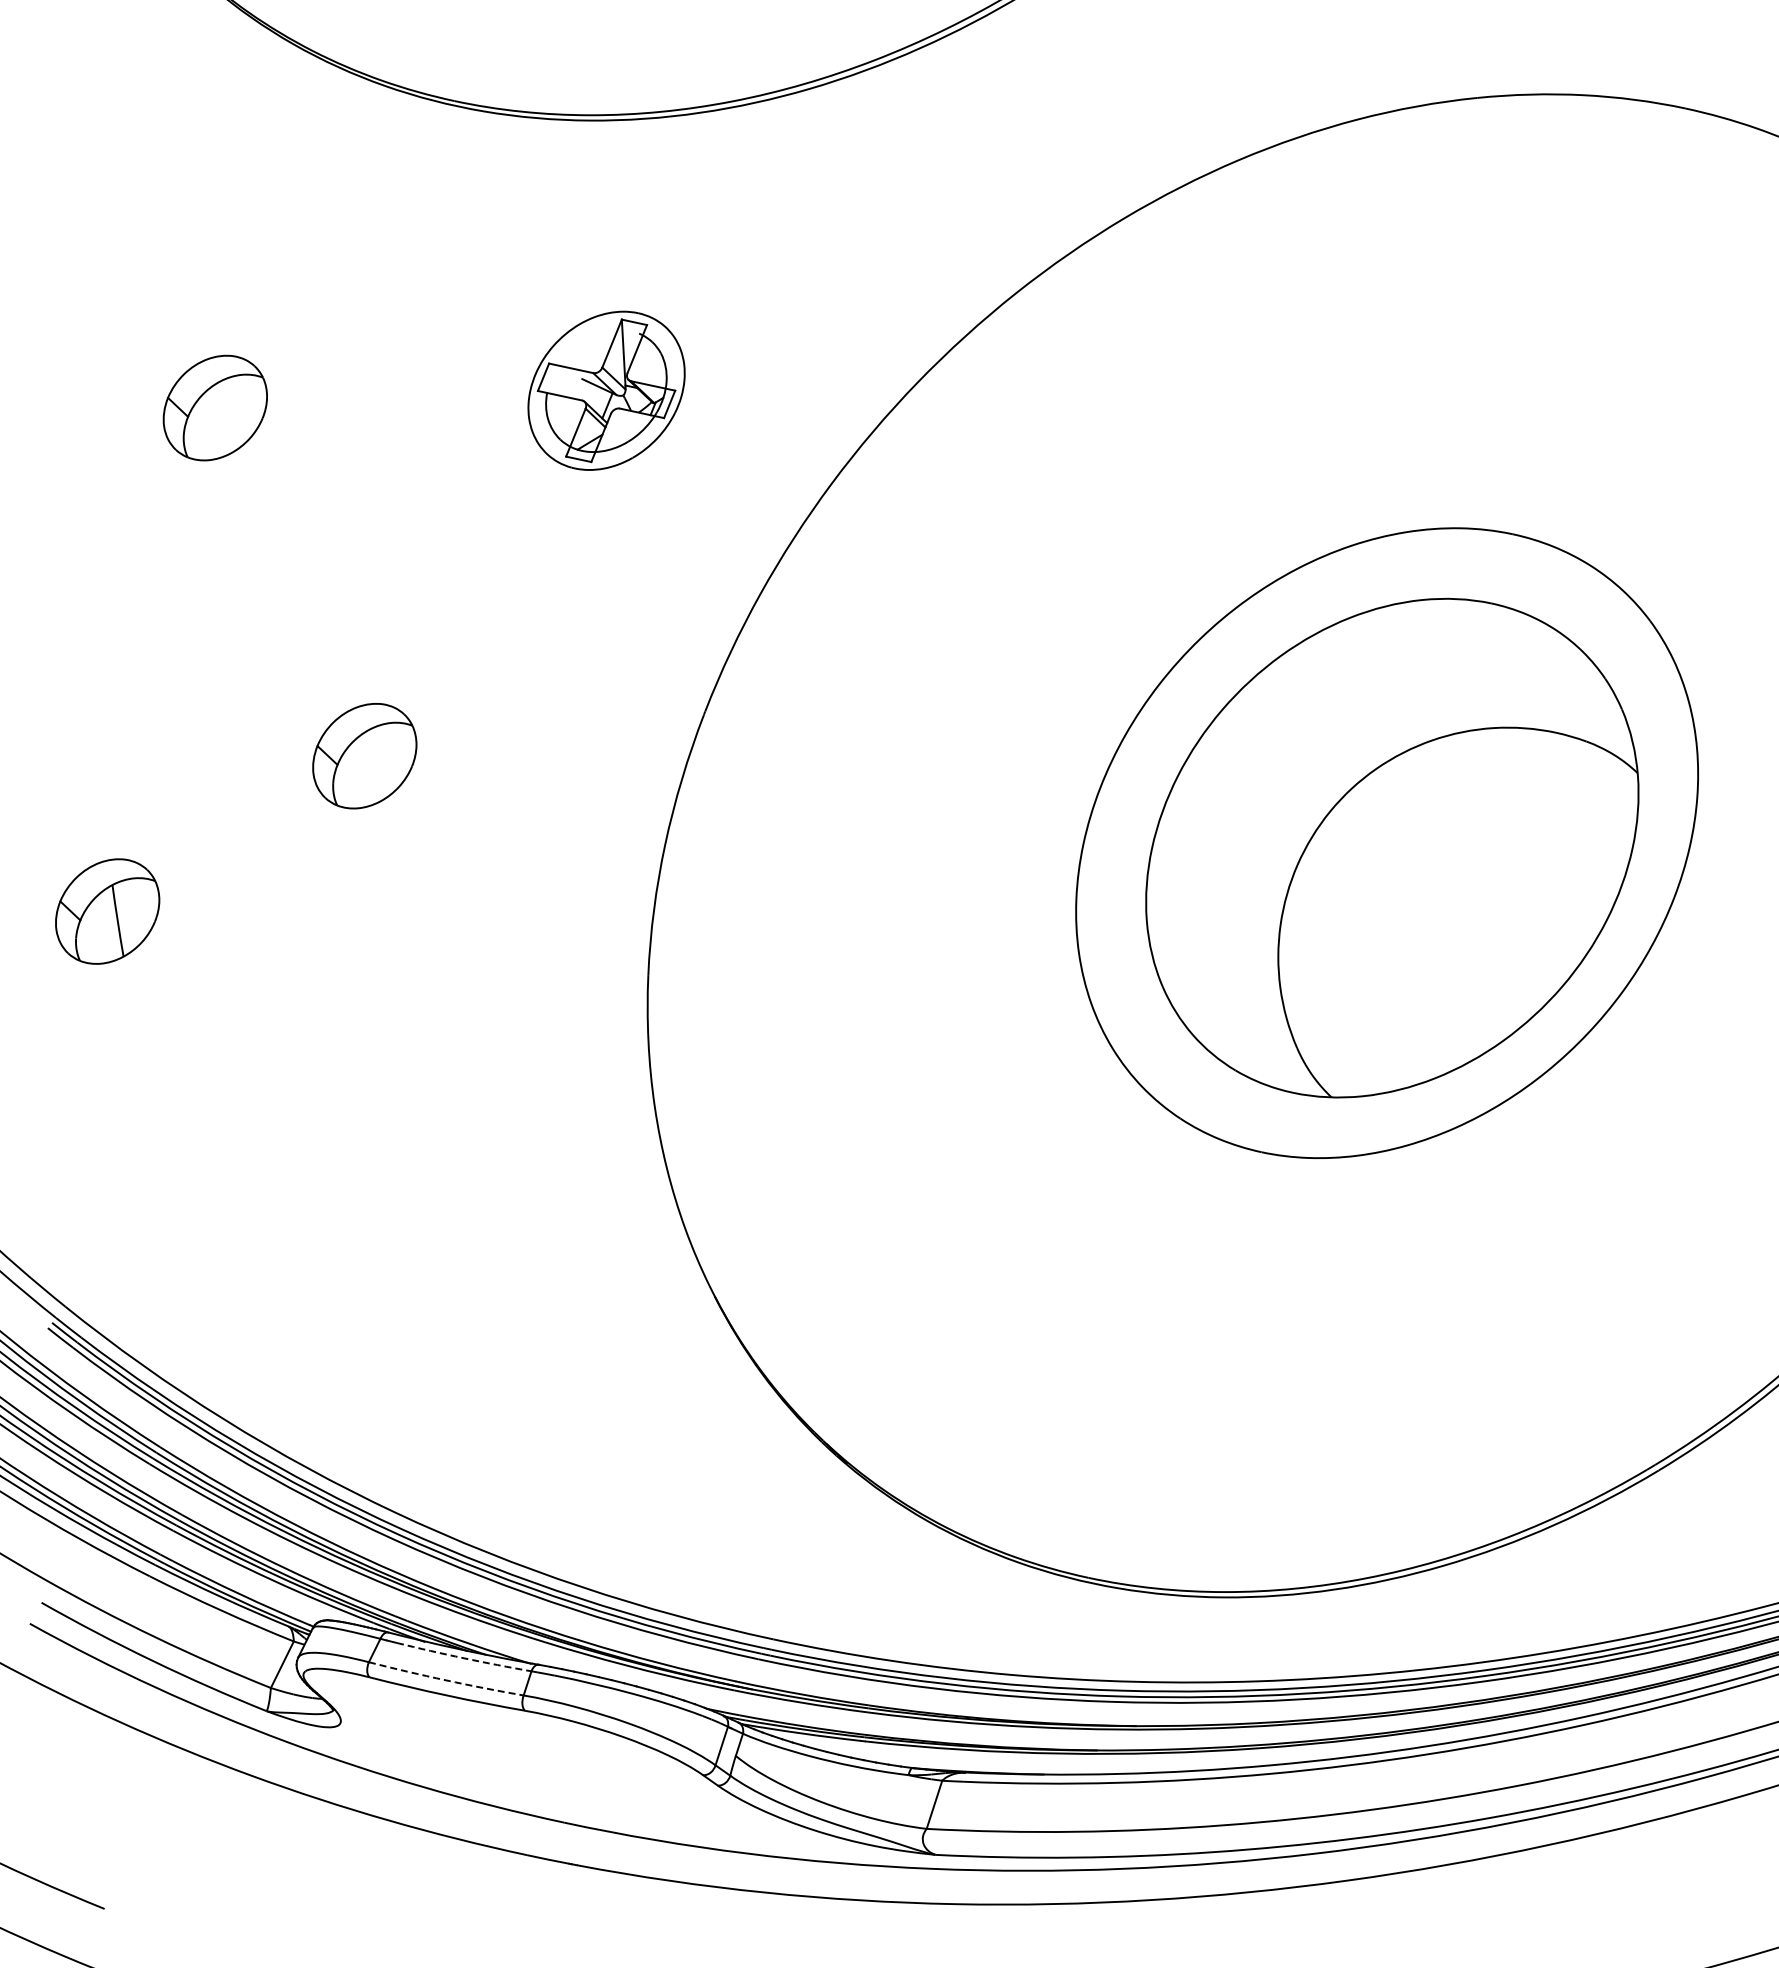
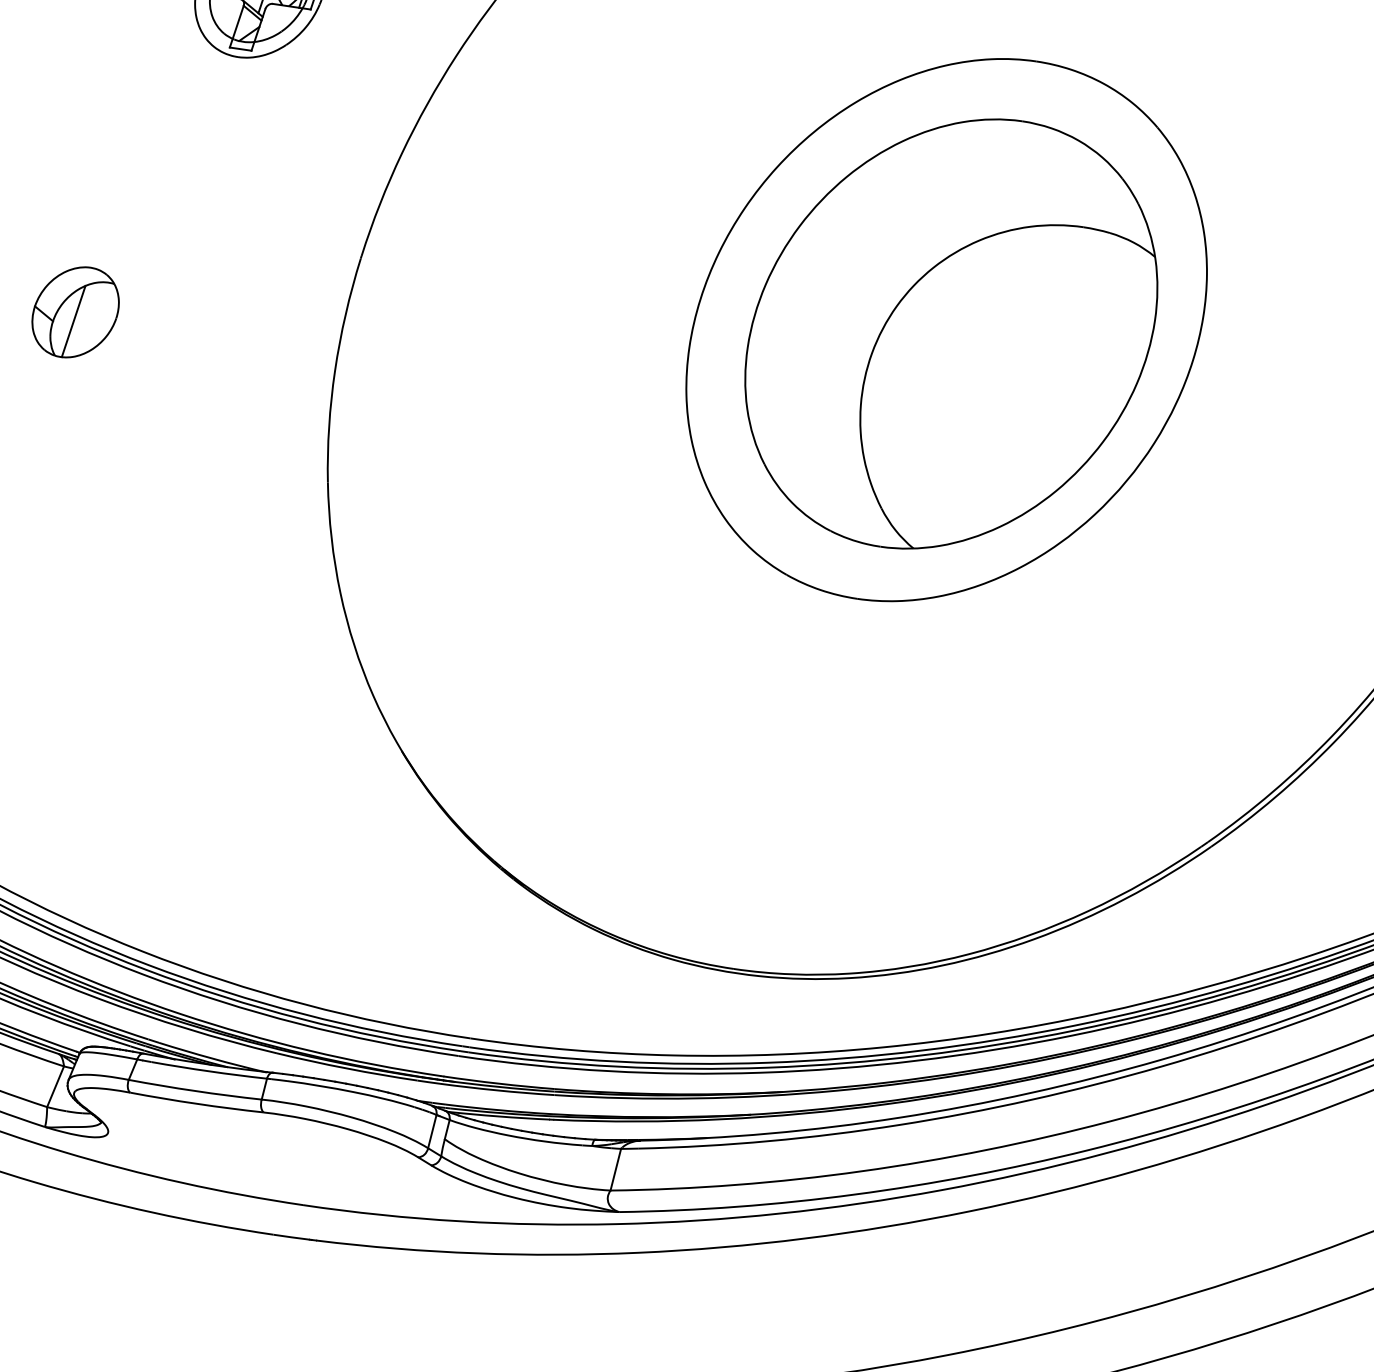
line: (361, 766) -> (73, 321), added
arc: (464, 1658) -> (209, 1071), dashed -> solid
arc: (445, 1680) -> (194, 1091), dashed -> solid

